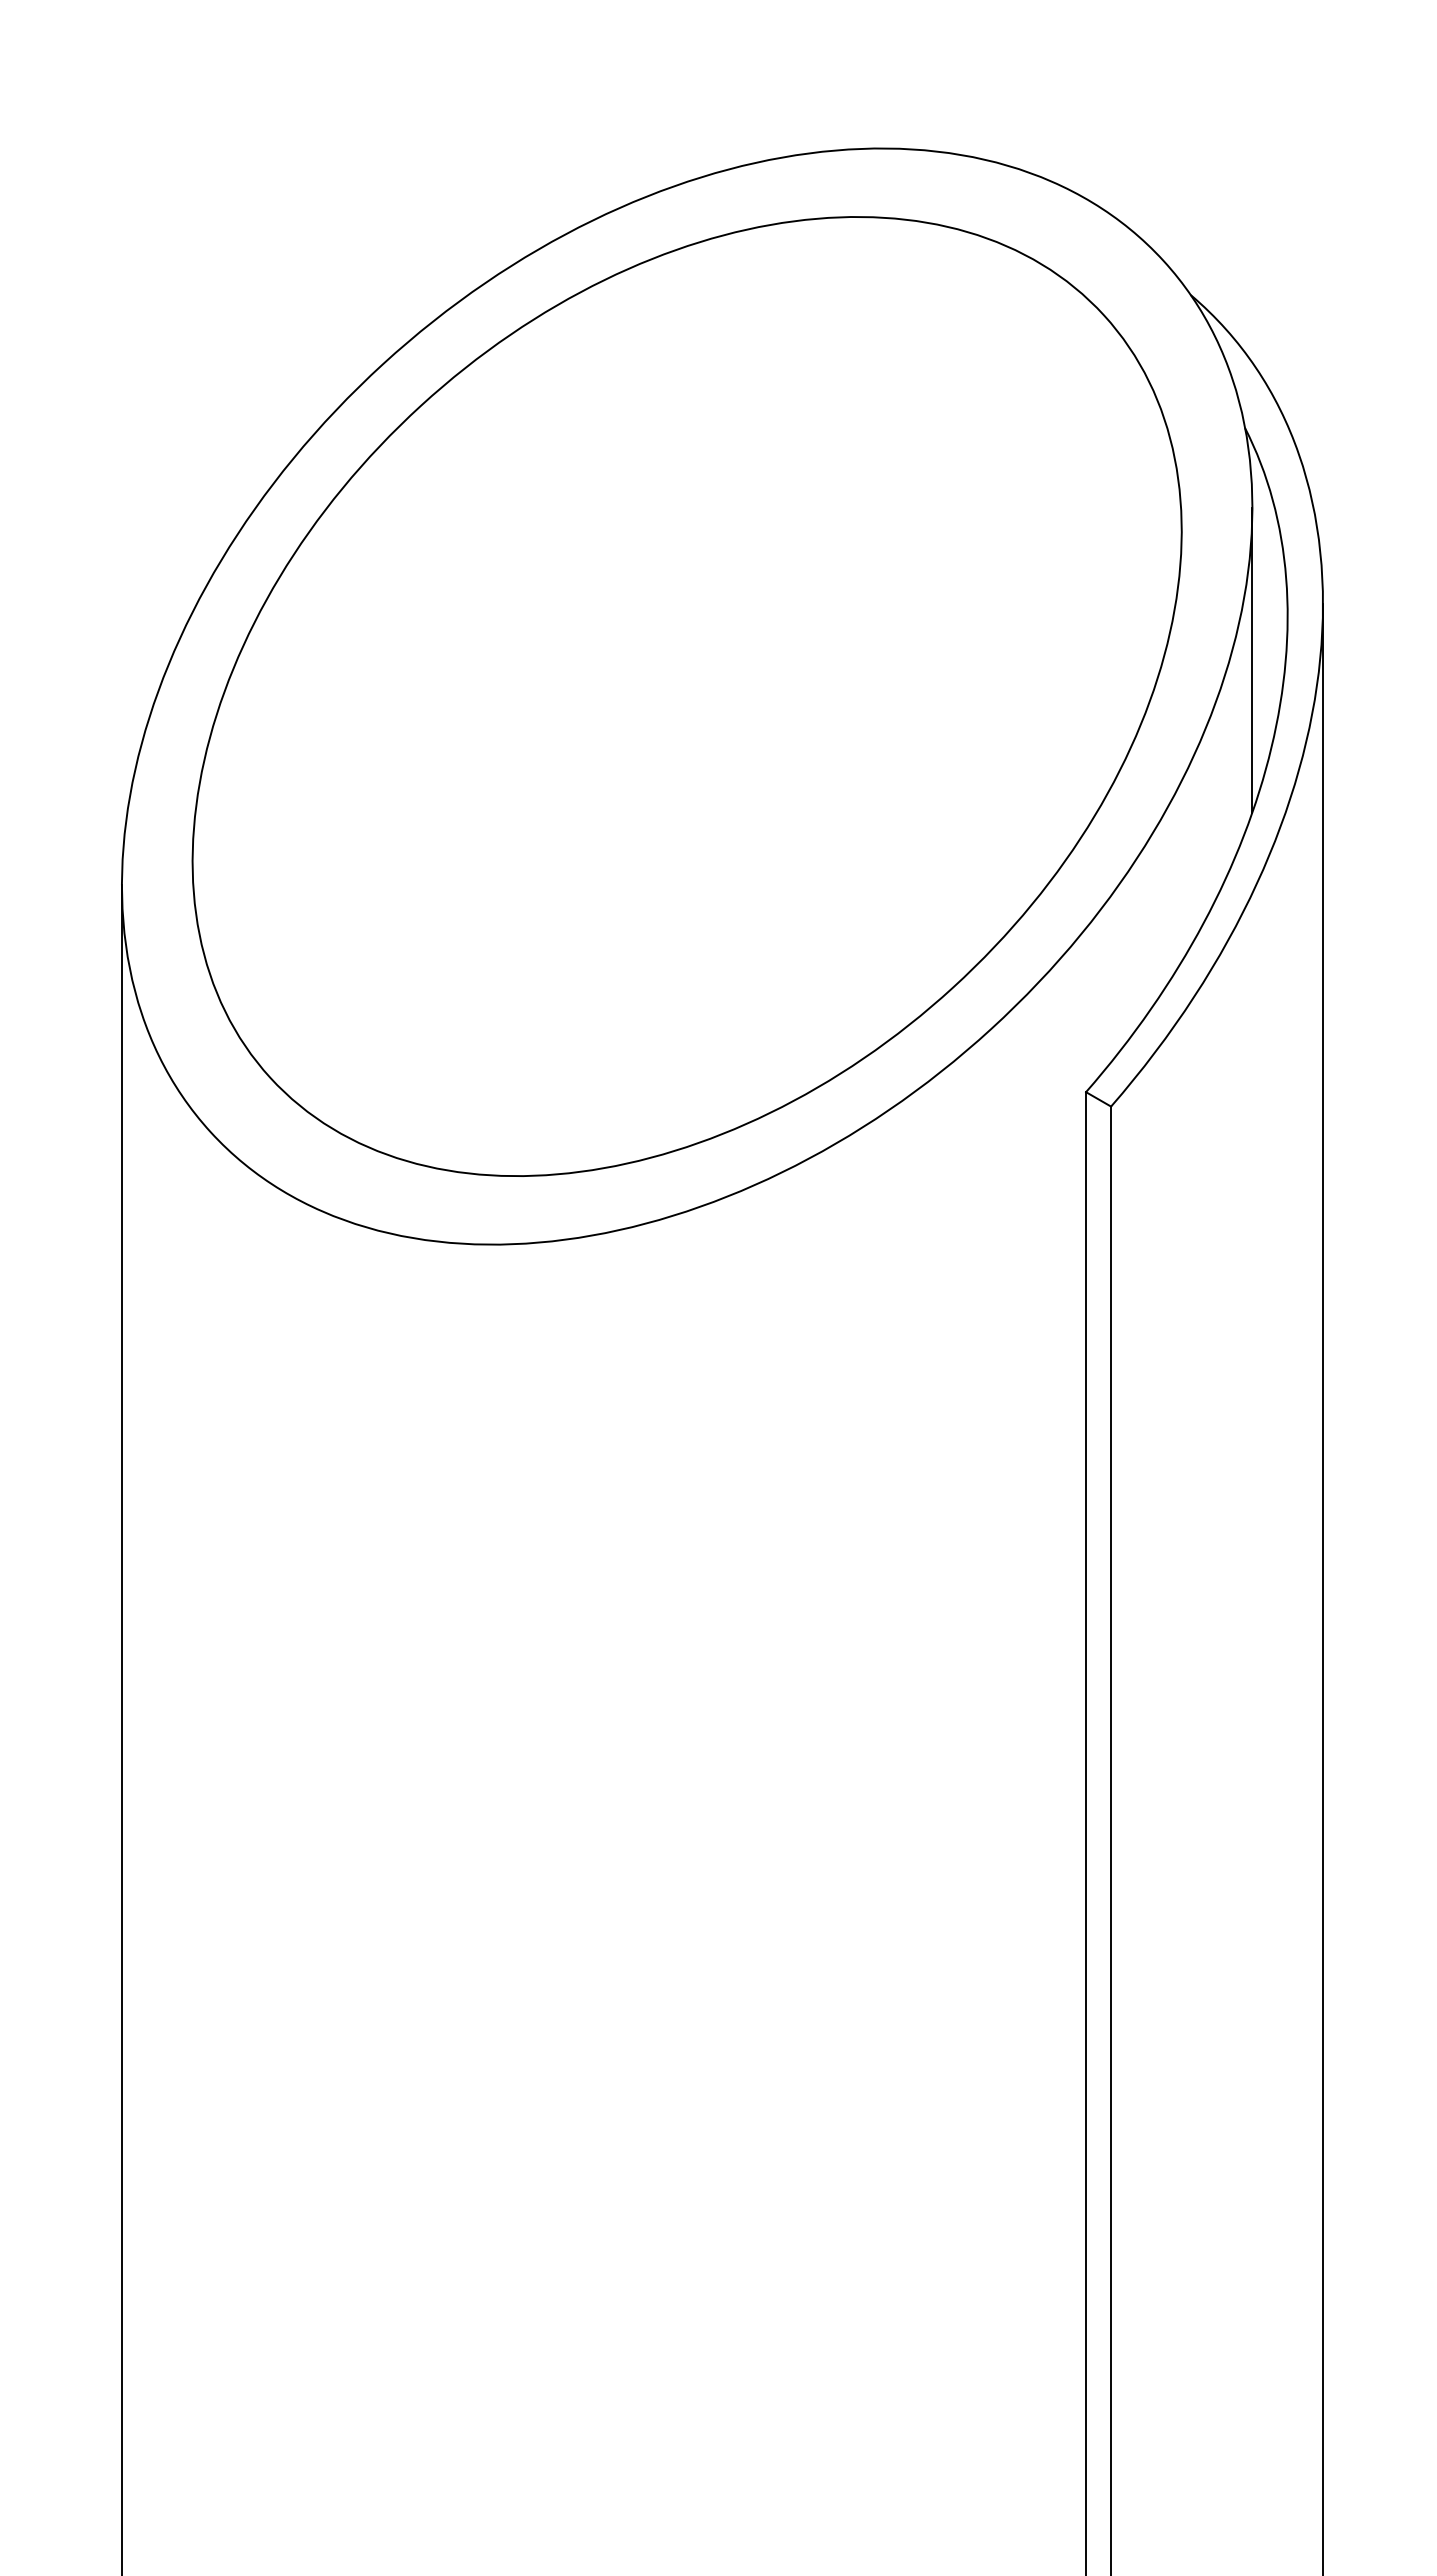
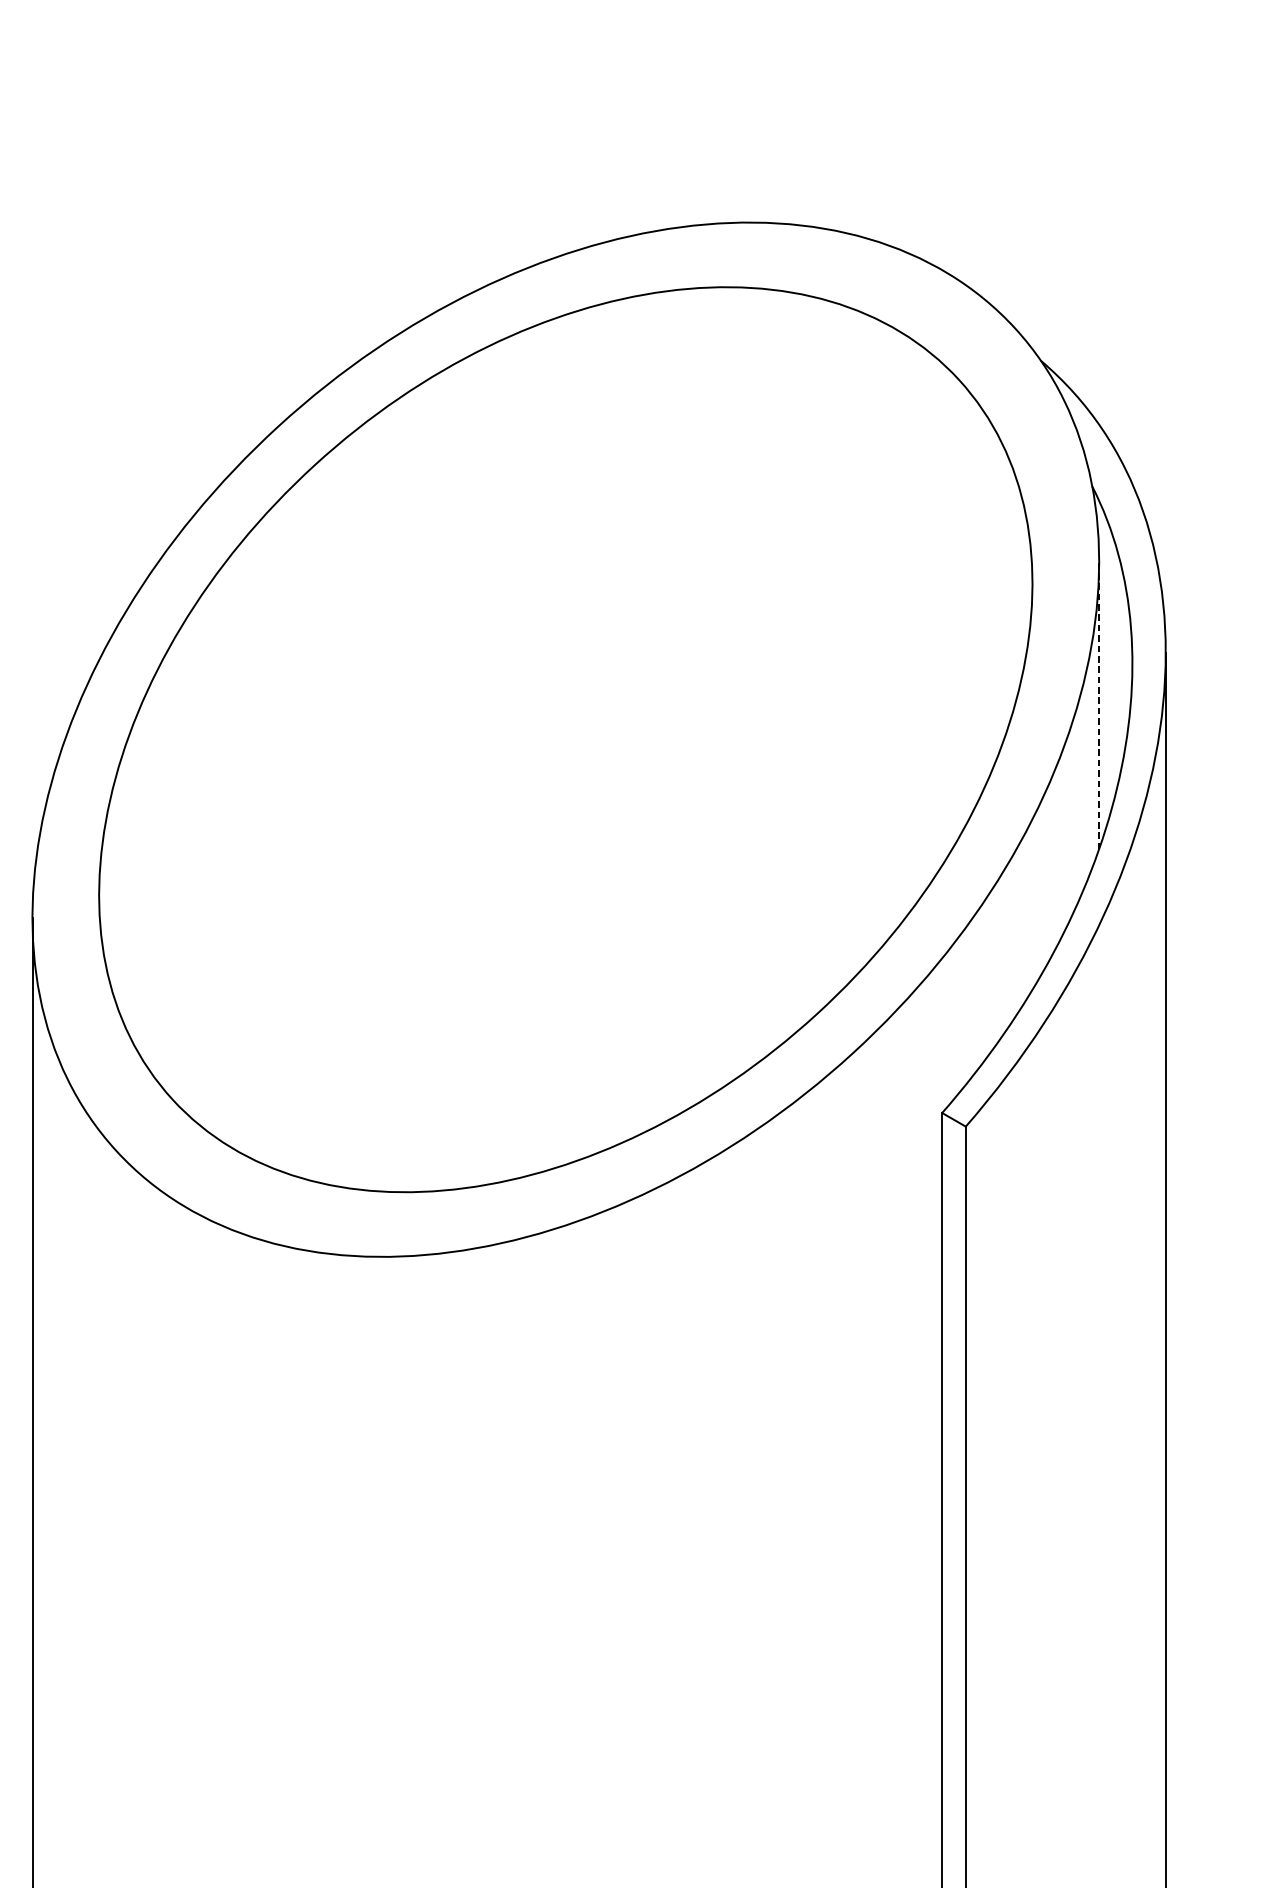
line: (1252, 659) -> (1099, 704), solid -> dashed

